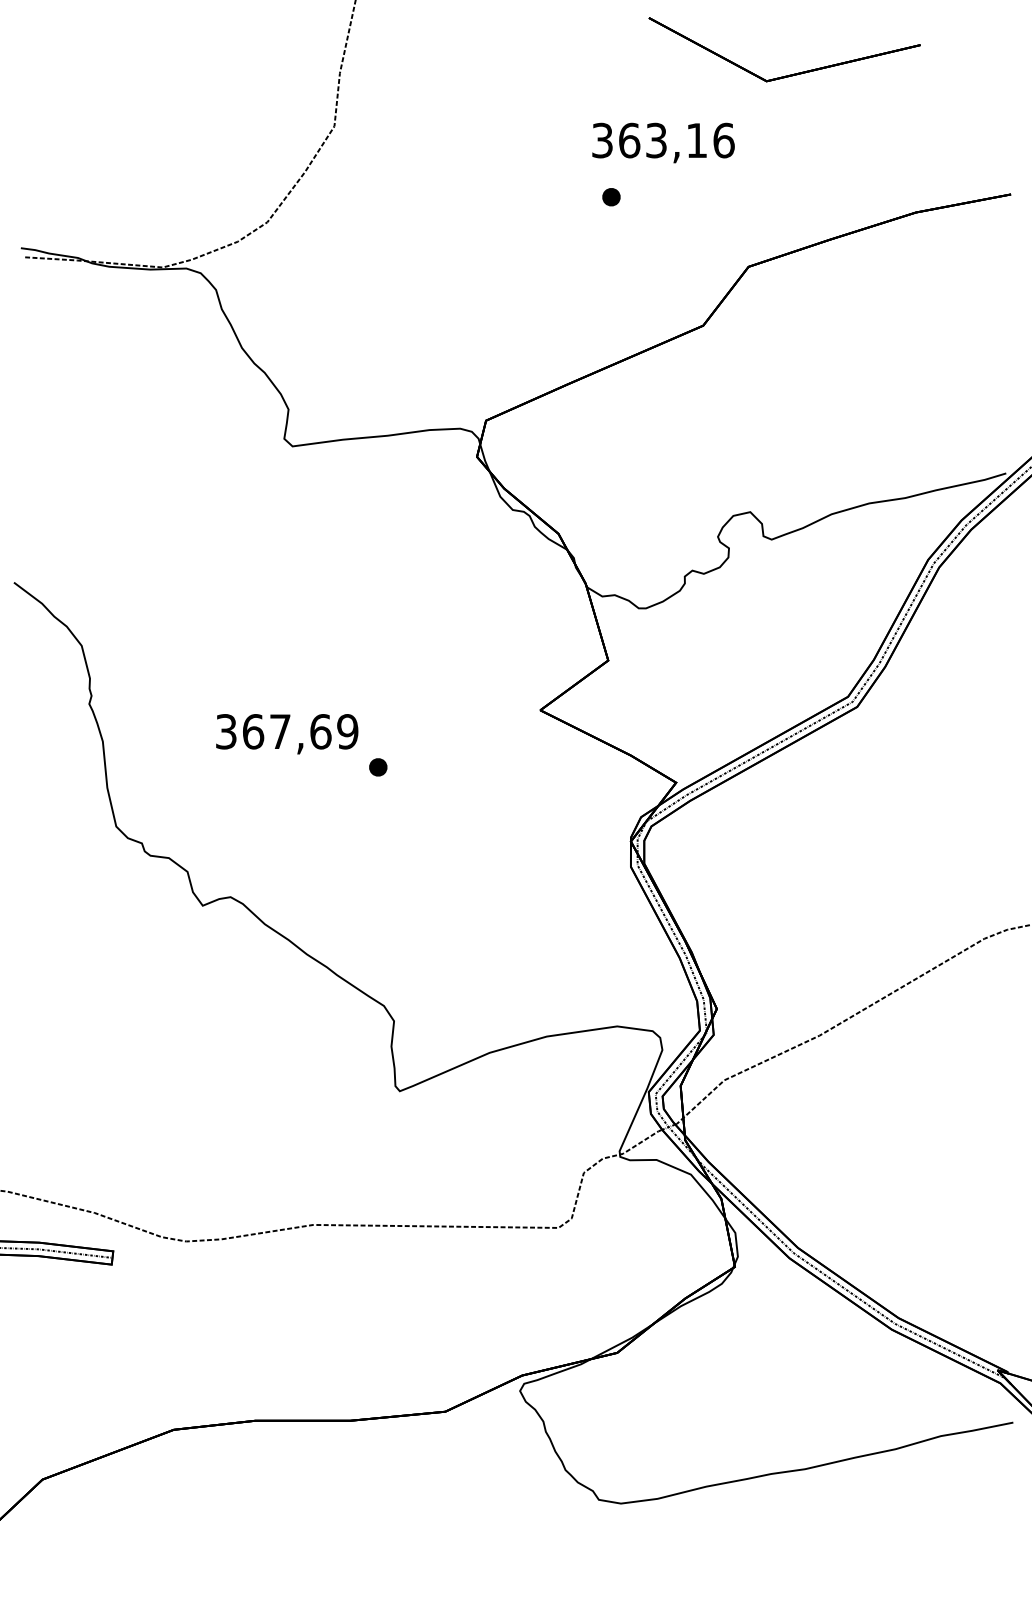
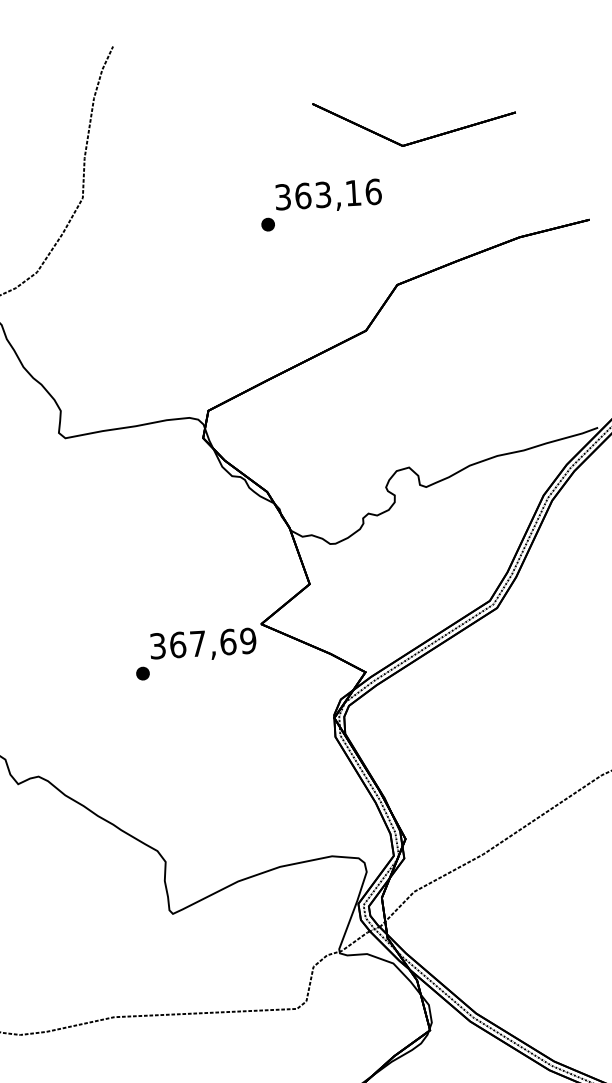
part: (611, 197) -> (268, 224), moved
text: (287, 734) -> (203, 645), moved

